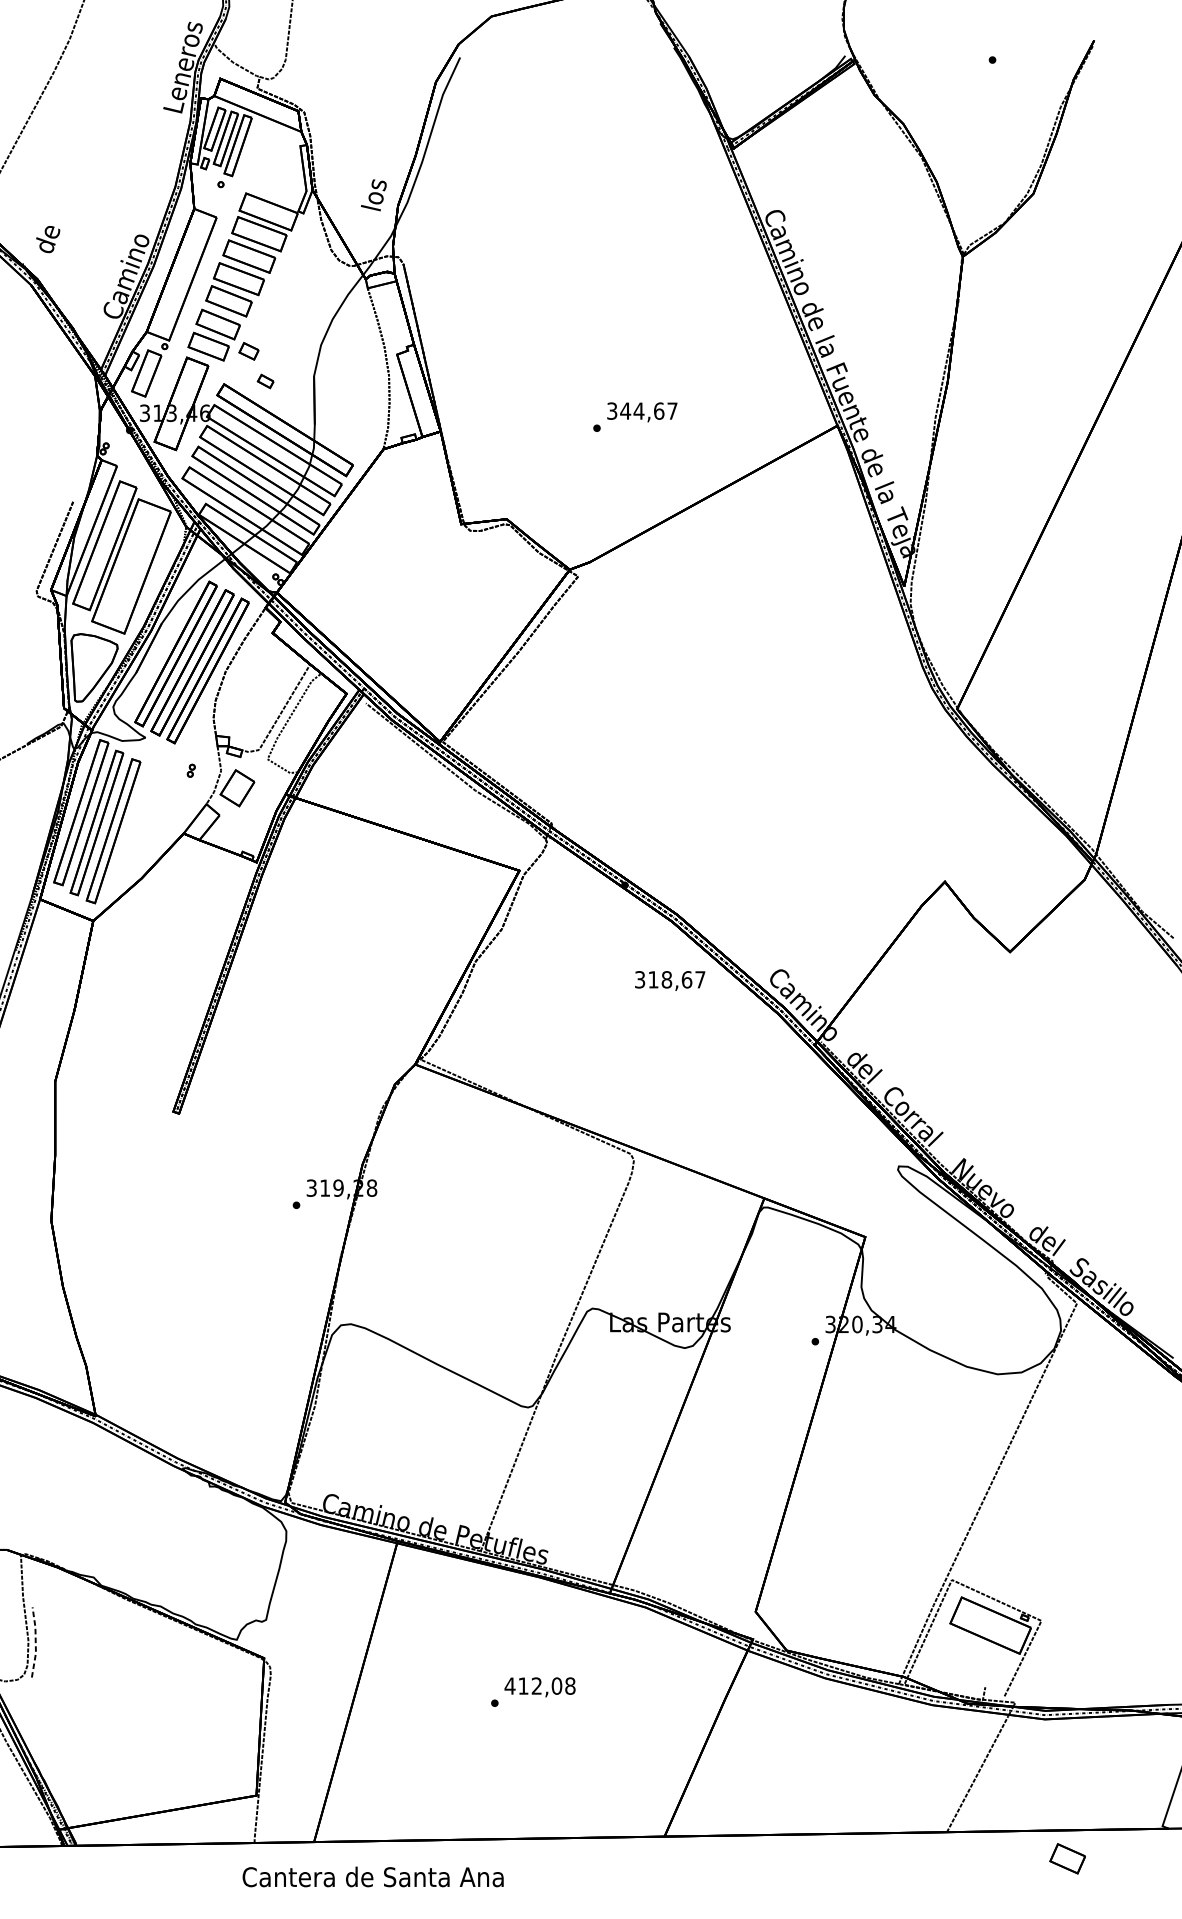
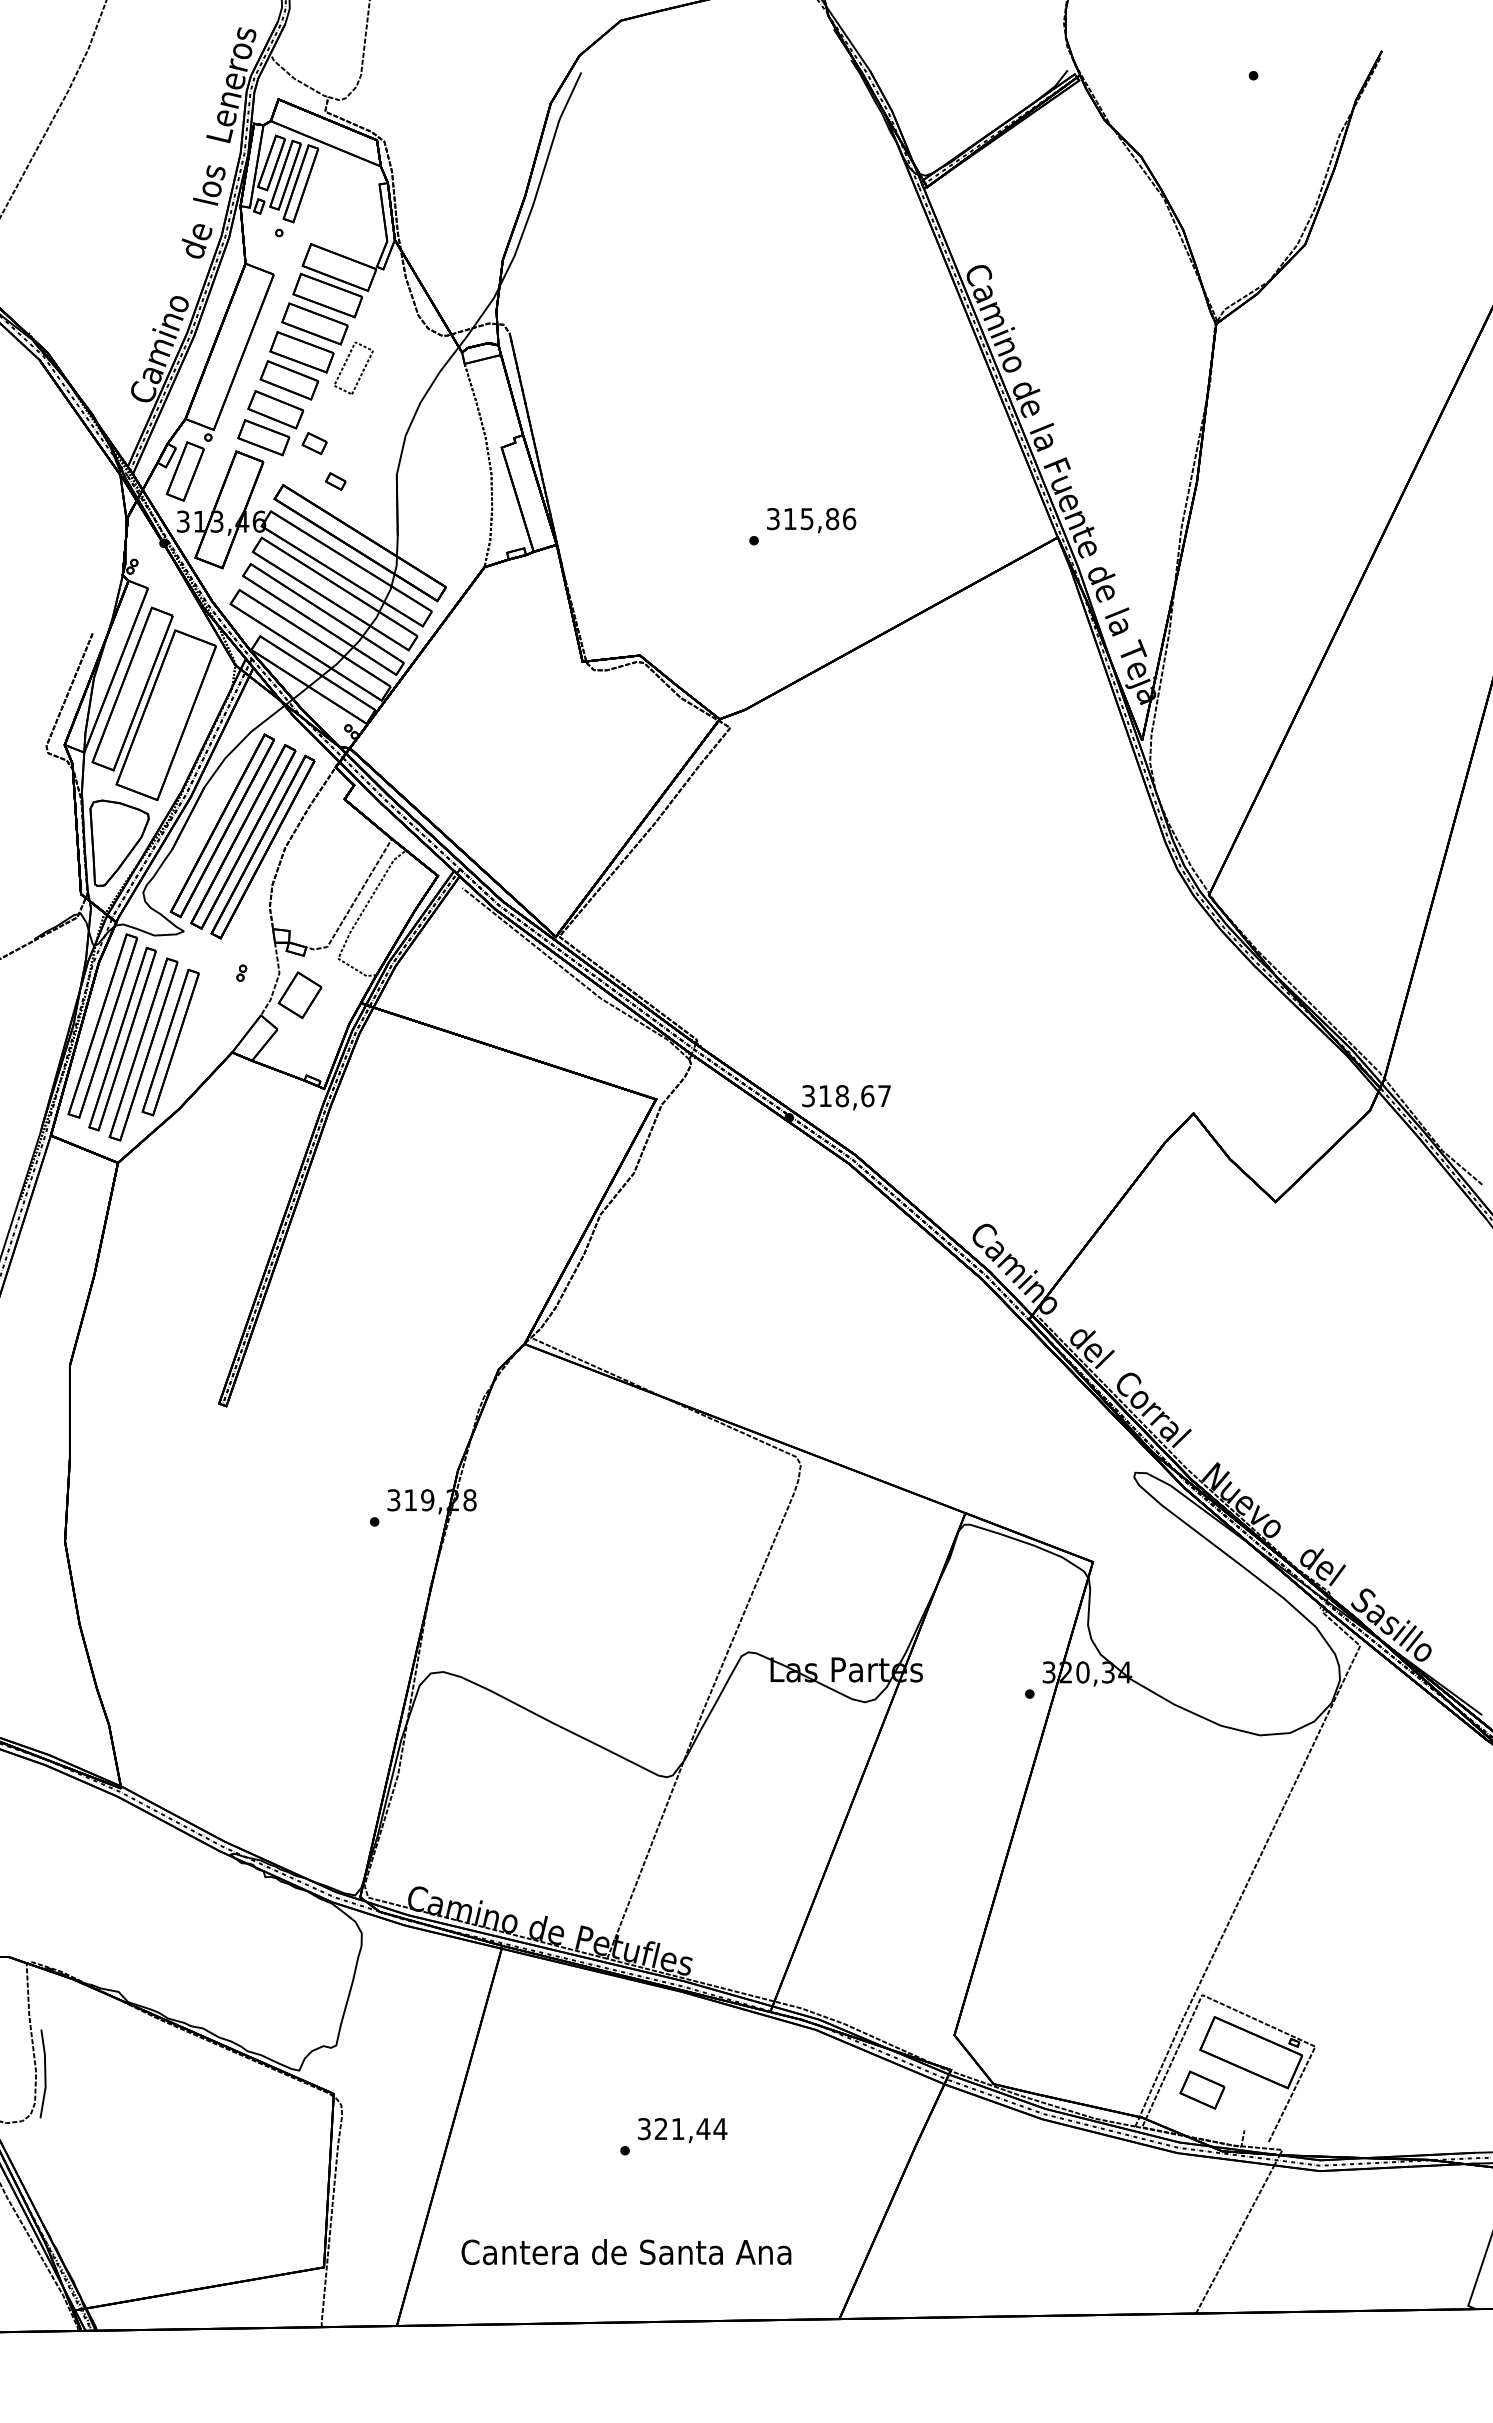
text: (374, 195) -> (209, 185), moved
text: (47, 239) -> (196, 241), moved
part: (273, 289) -> (345, 365), added
text: (648, 411) -> (819, 519), 344,67 -> 315,86
part: (134, 825) -> (170, 1042), added
text: (670, 980) -> (846, 1097), moved
line: (35, 1642) -> (45, 2073), dashed -> solid
text: (540, 1686) -> (682, 2129), 412,08 -> 321,44
part: (1067, 1858) -> (1202, 2089), moved
text: (373, 1877) -> (626, 2252), moved

